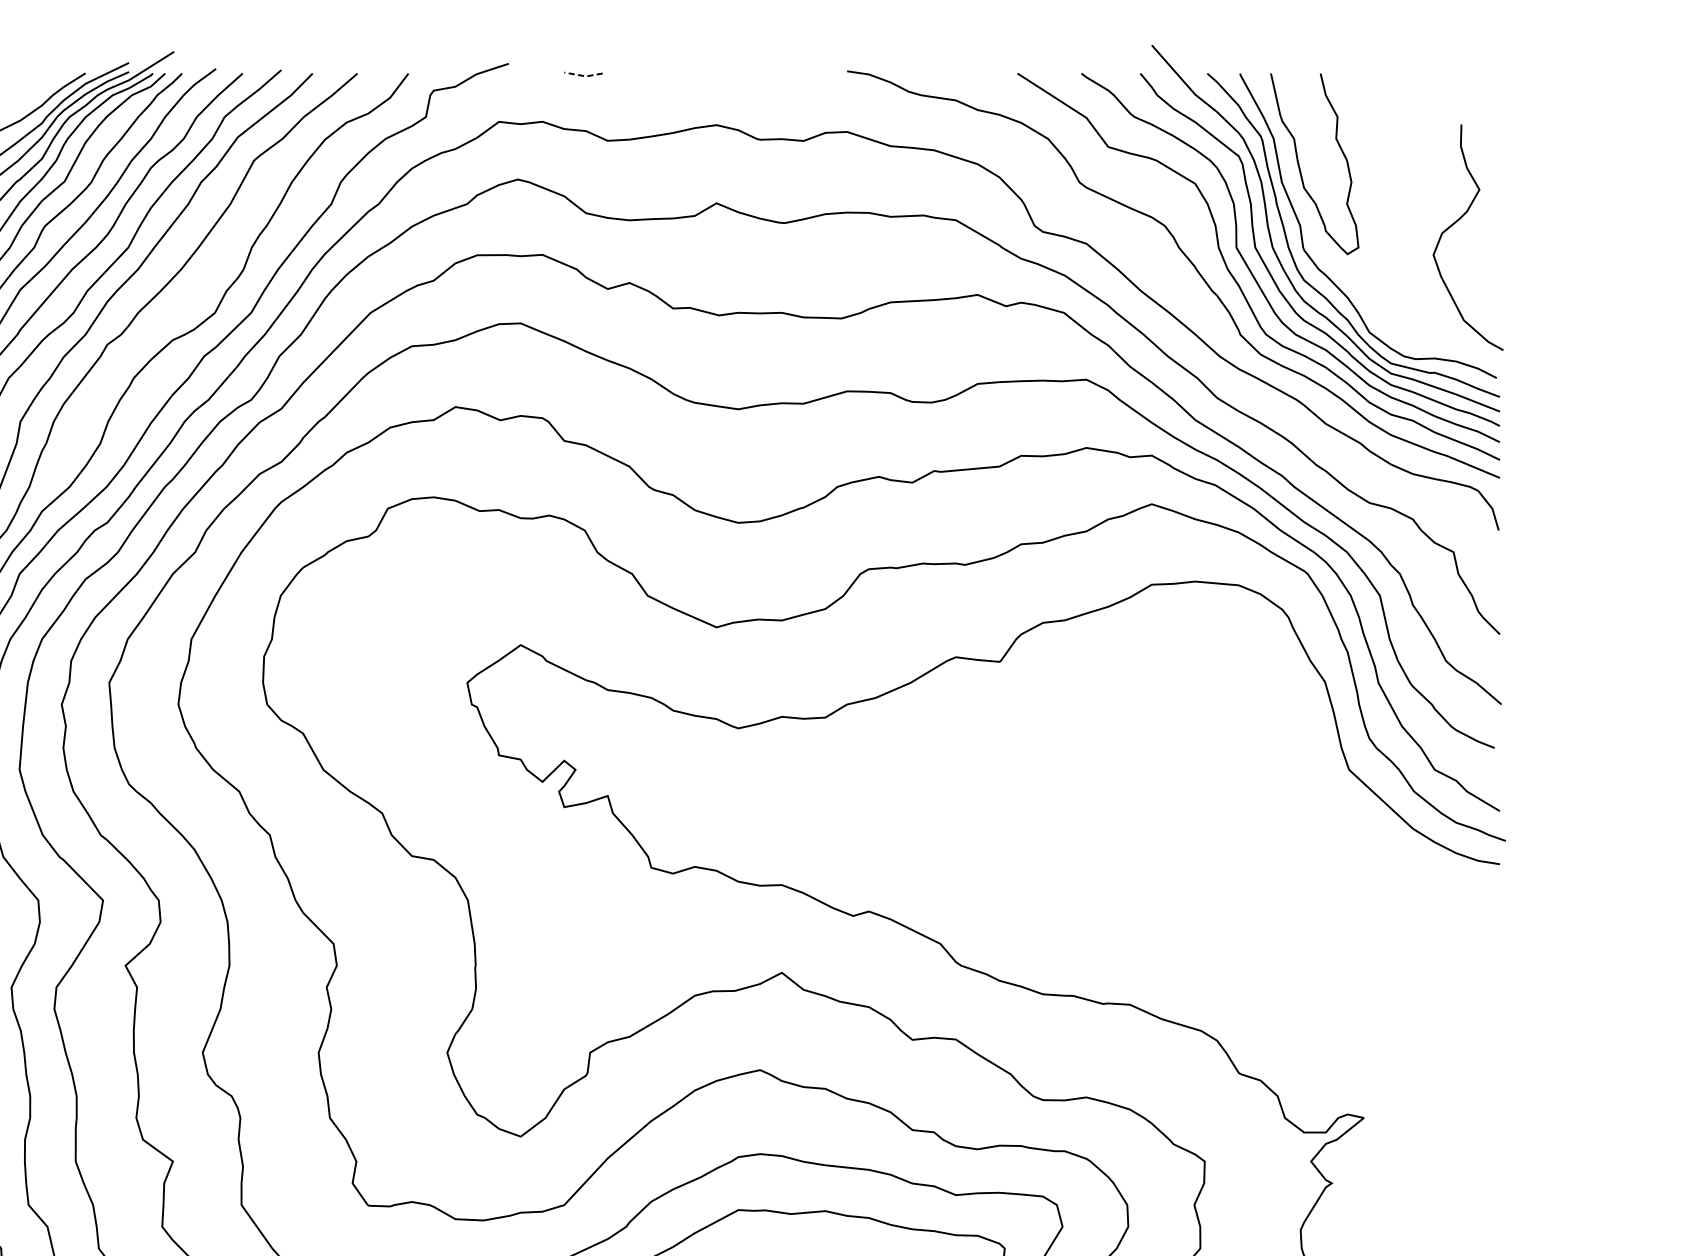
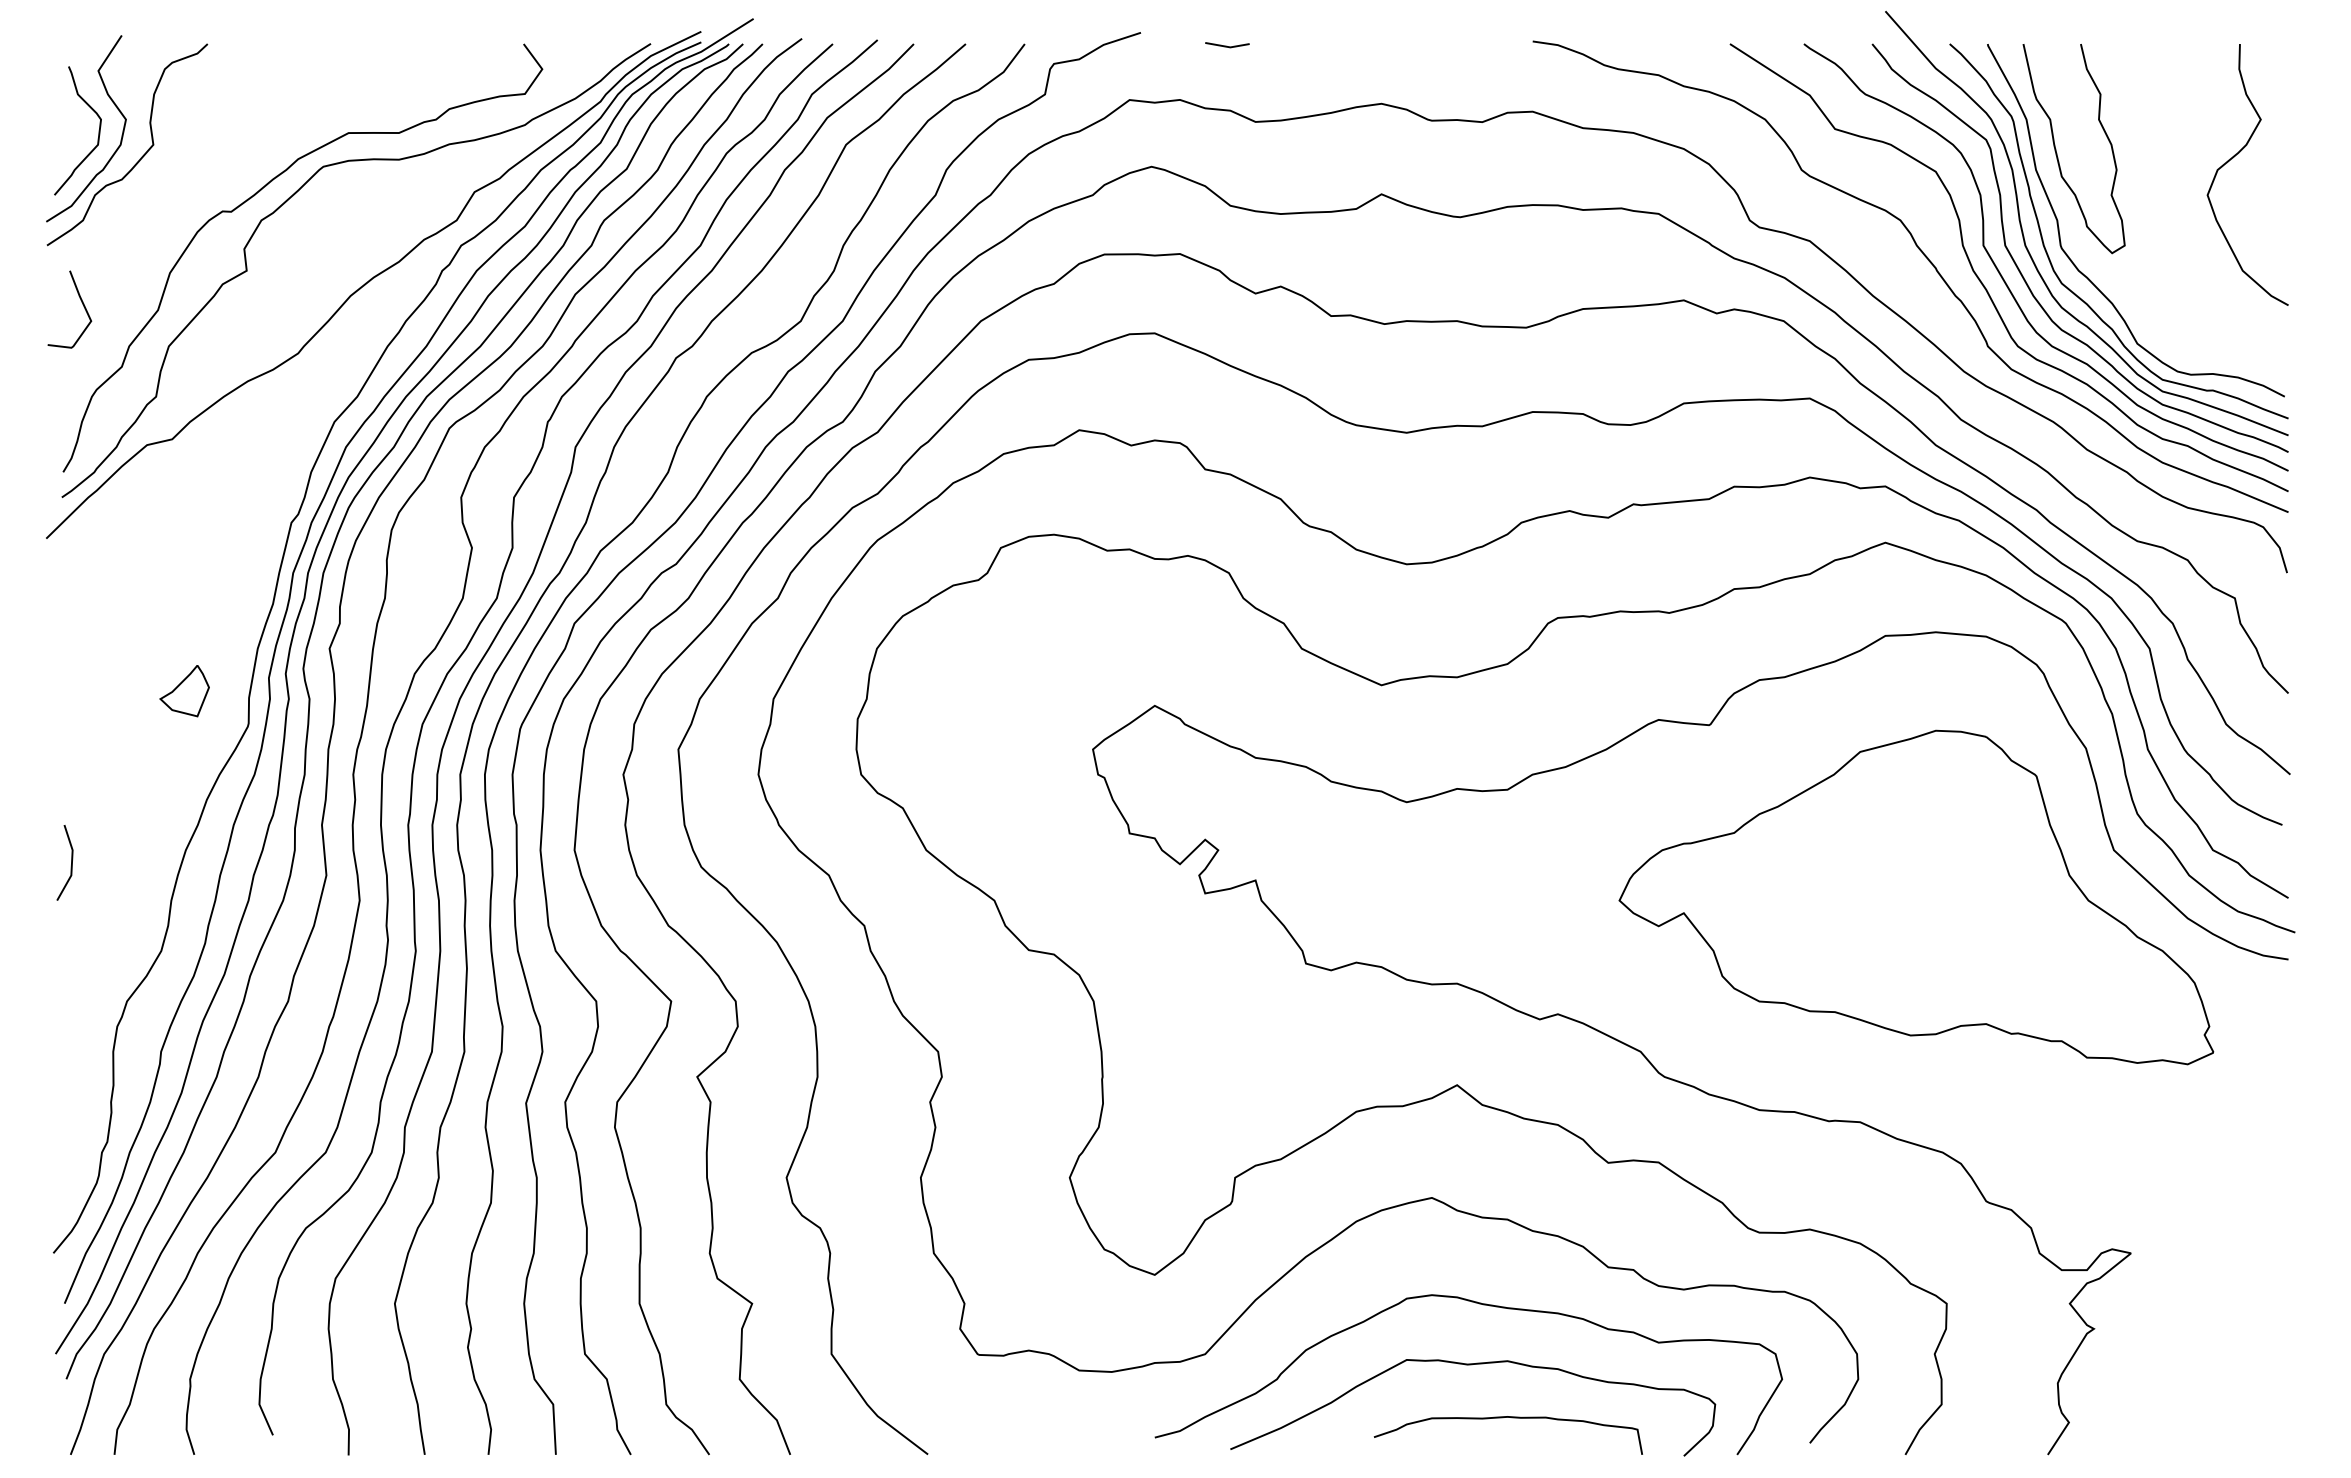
line: (583, 75) -> (1227, 46), dashed -> solid
curve: (1455, 223) -> (2233, 158), moved
part: (1178, 810) -> (1916, 897), added

